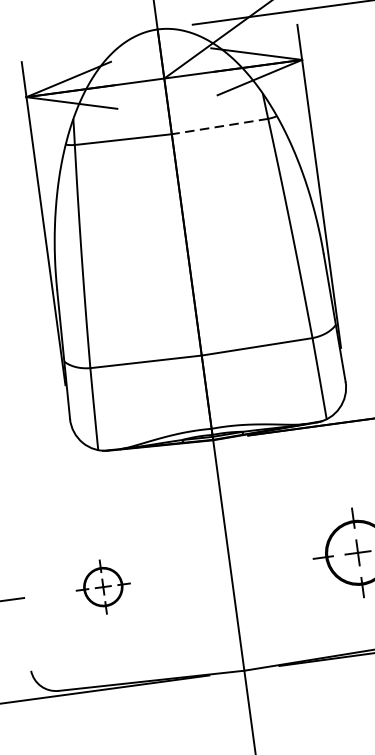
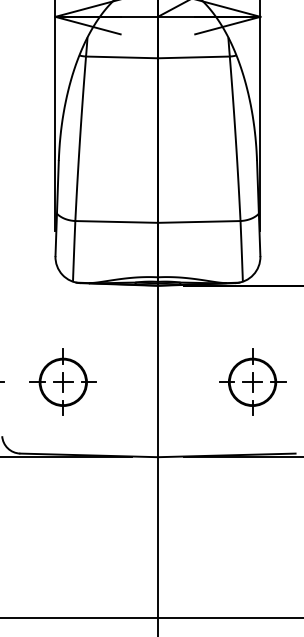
line: (219, 126) -> (193, 57), dashed -> solid
part: (102, 586) -> (62, 381), size x1.67

